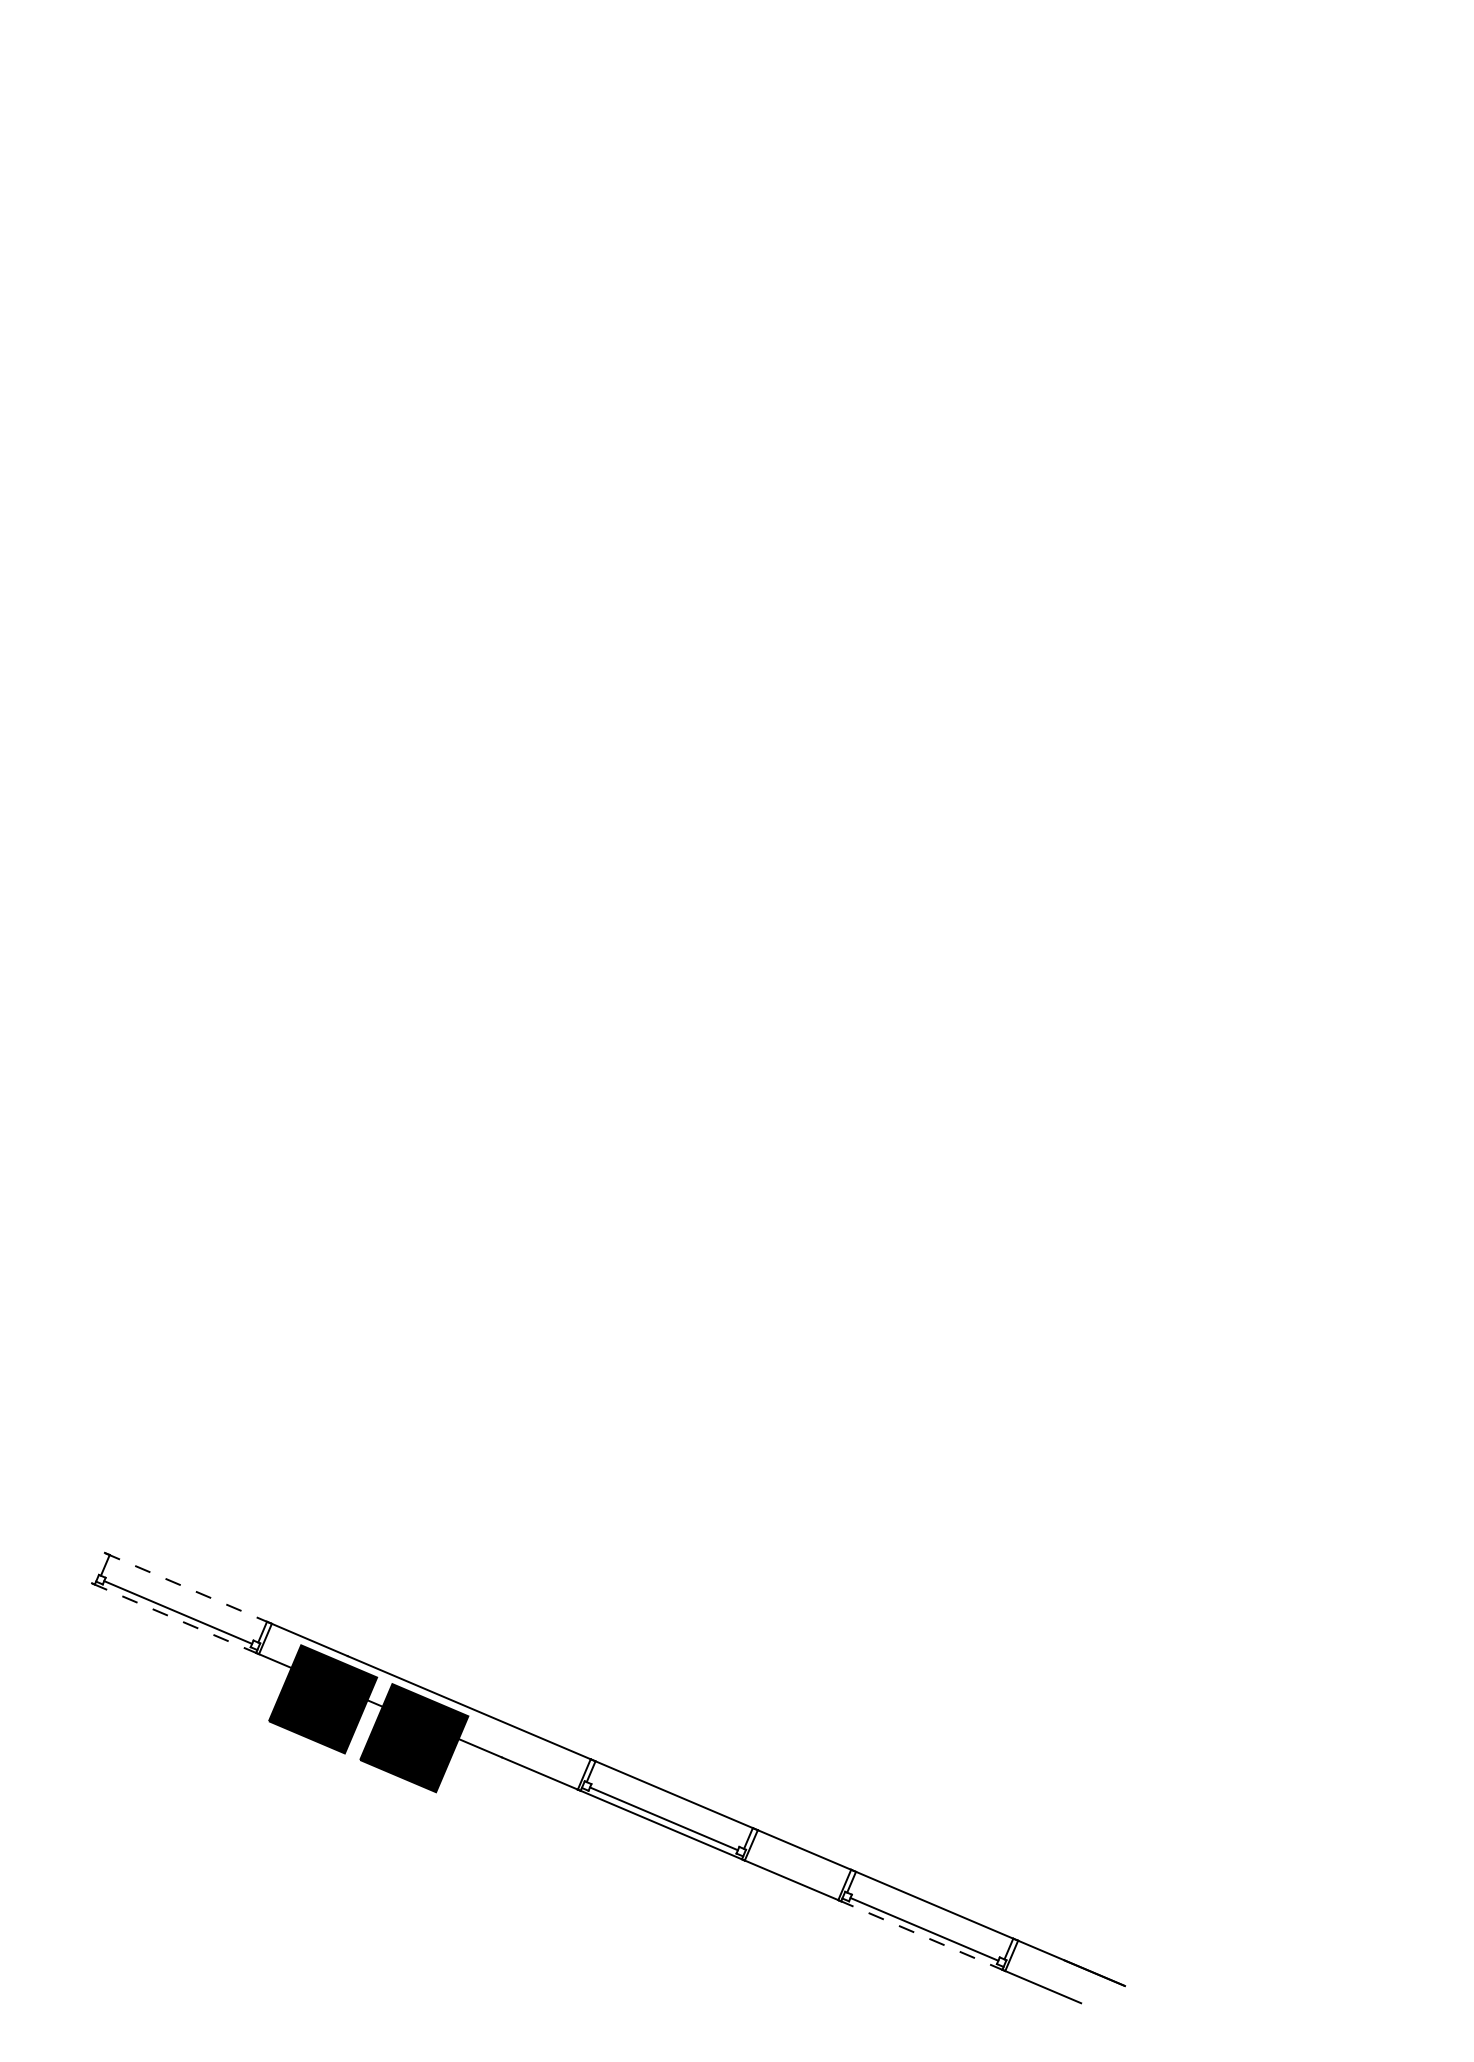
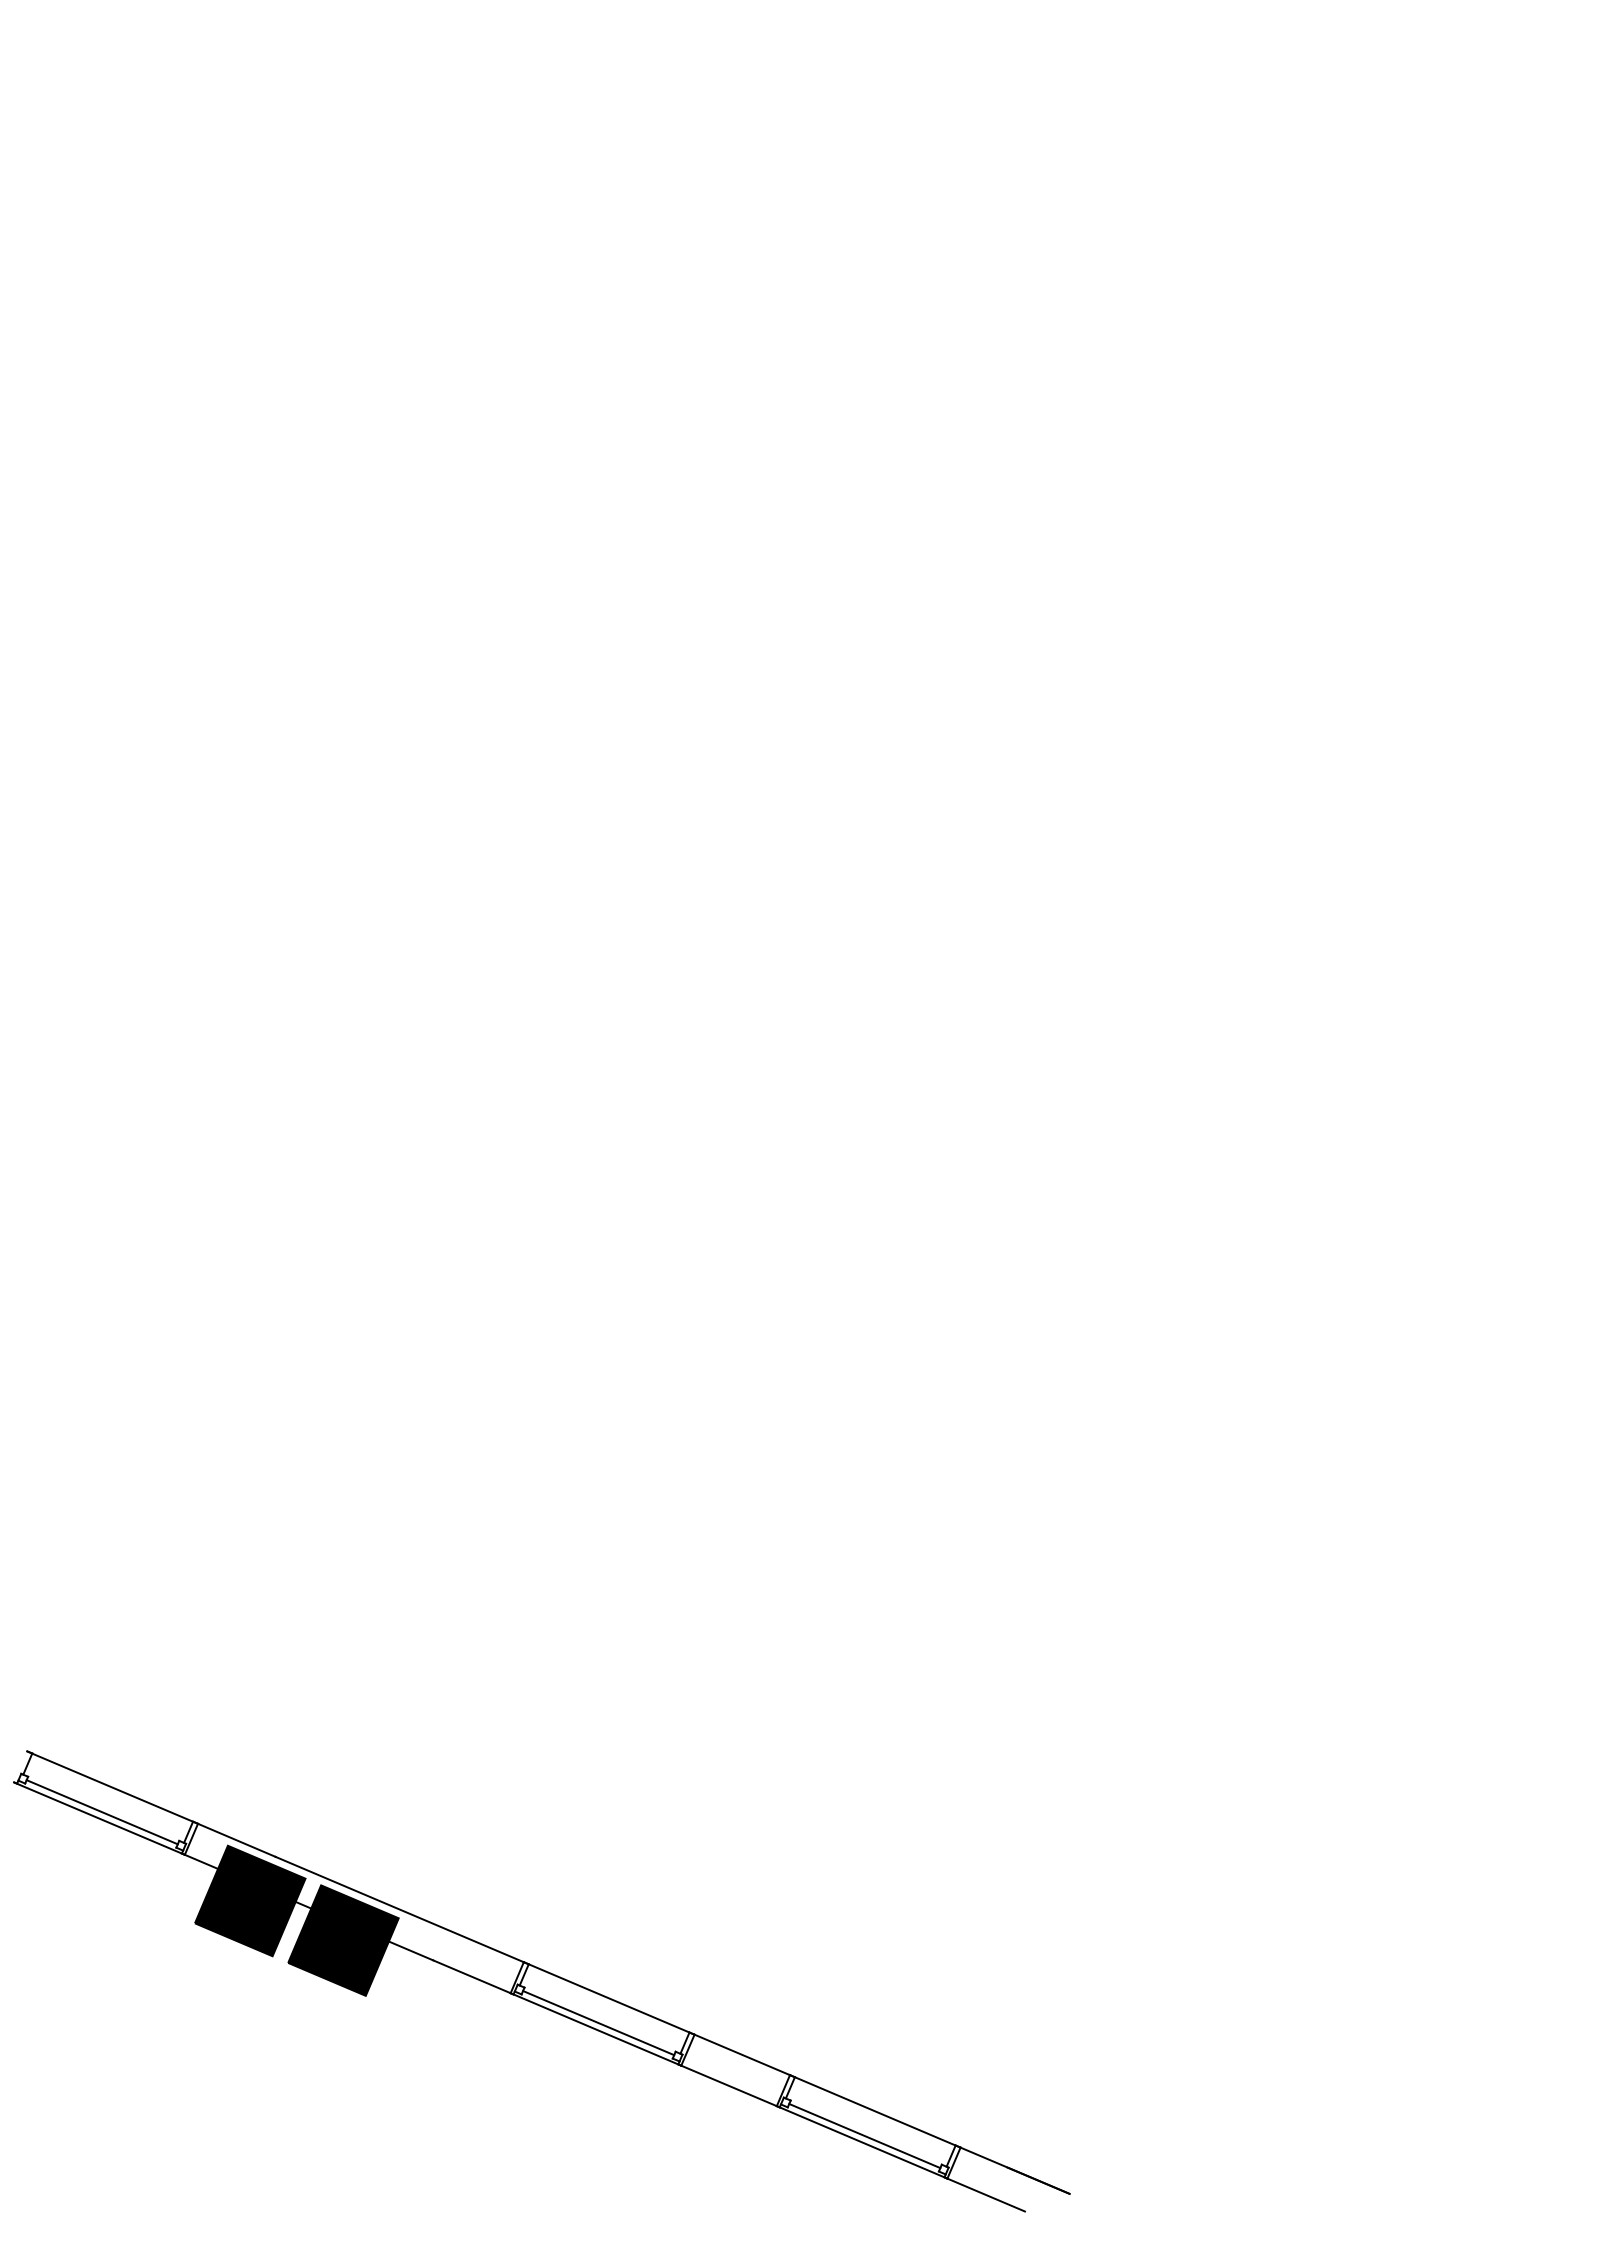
line: (188, 1588) -> (112, 1787), dashed -> solid
line: (175, 1618) -> (99, 1818), dashed -> solid
line: (922, 1935) -> (862, 2142), dashed -> solid

